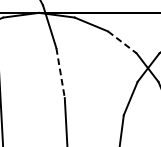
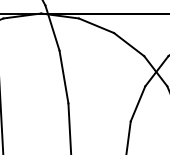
line: (122, 42) -> (129, 44), dashed -> solid
line: (60, 73) -> (63, 77), dashed -> solid

